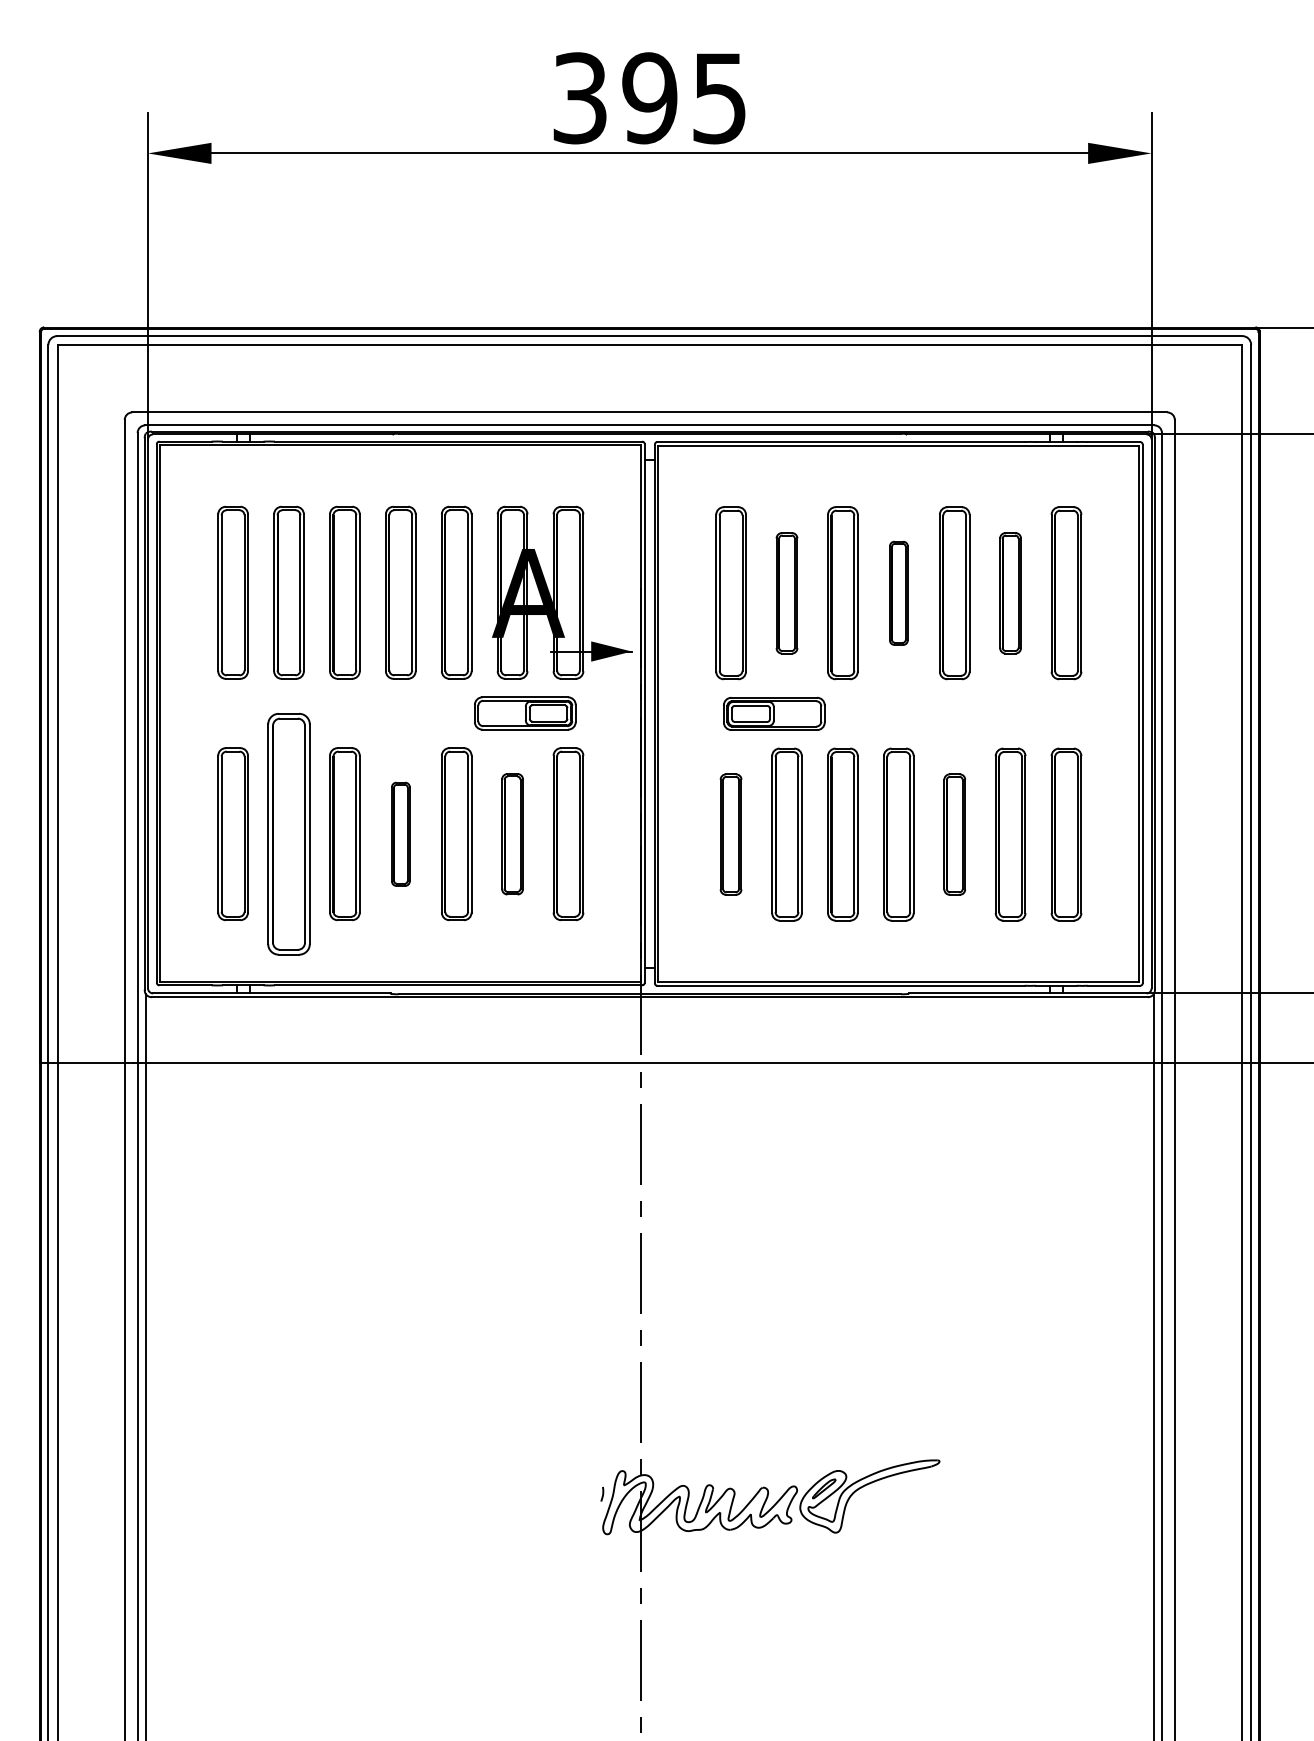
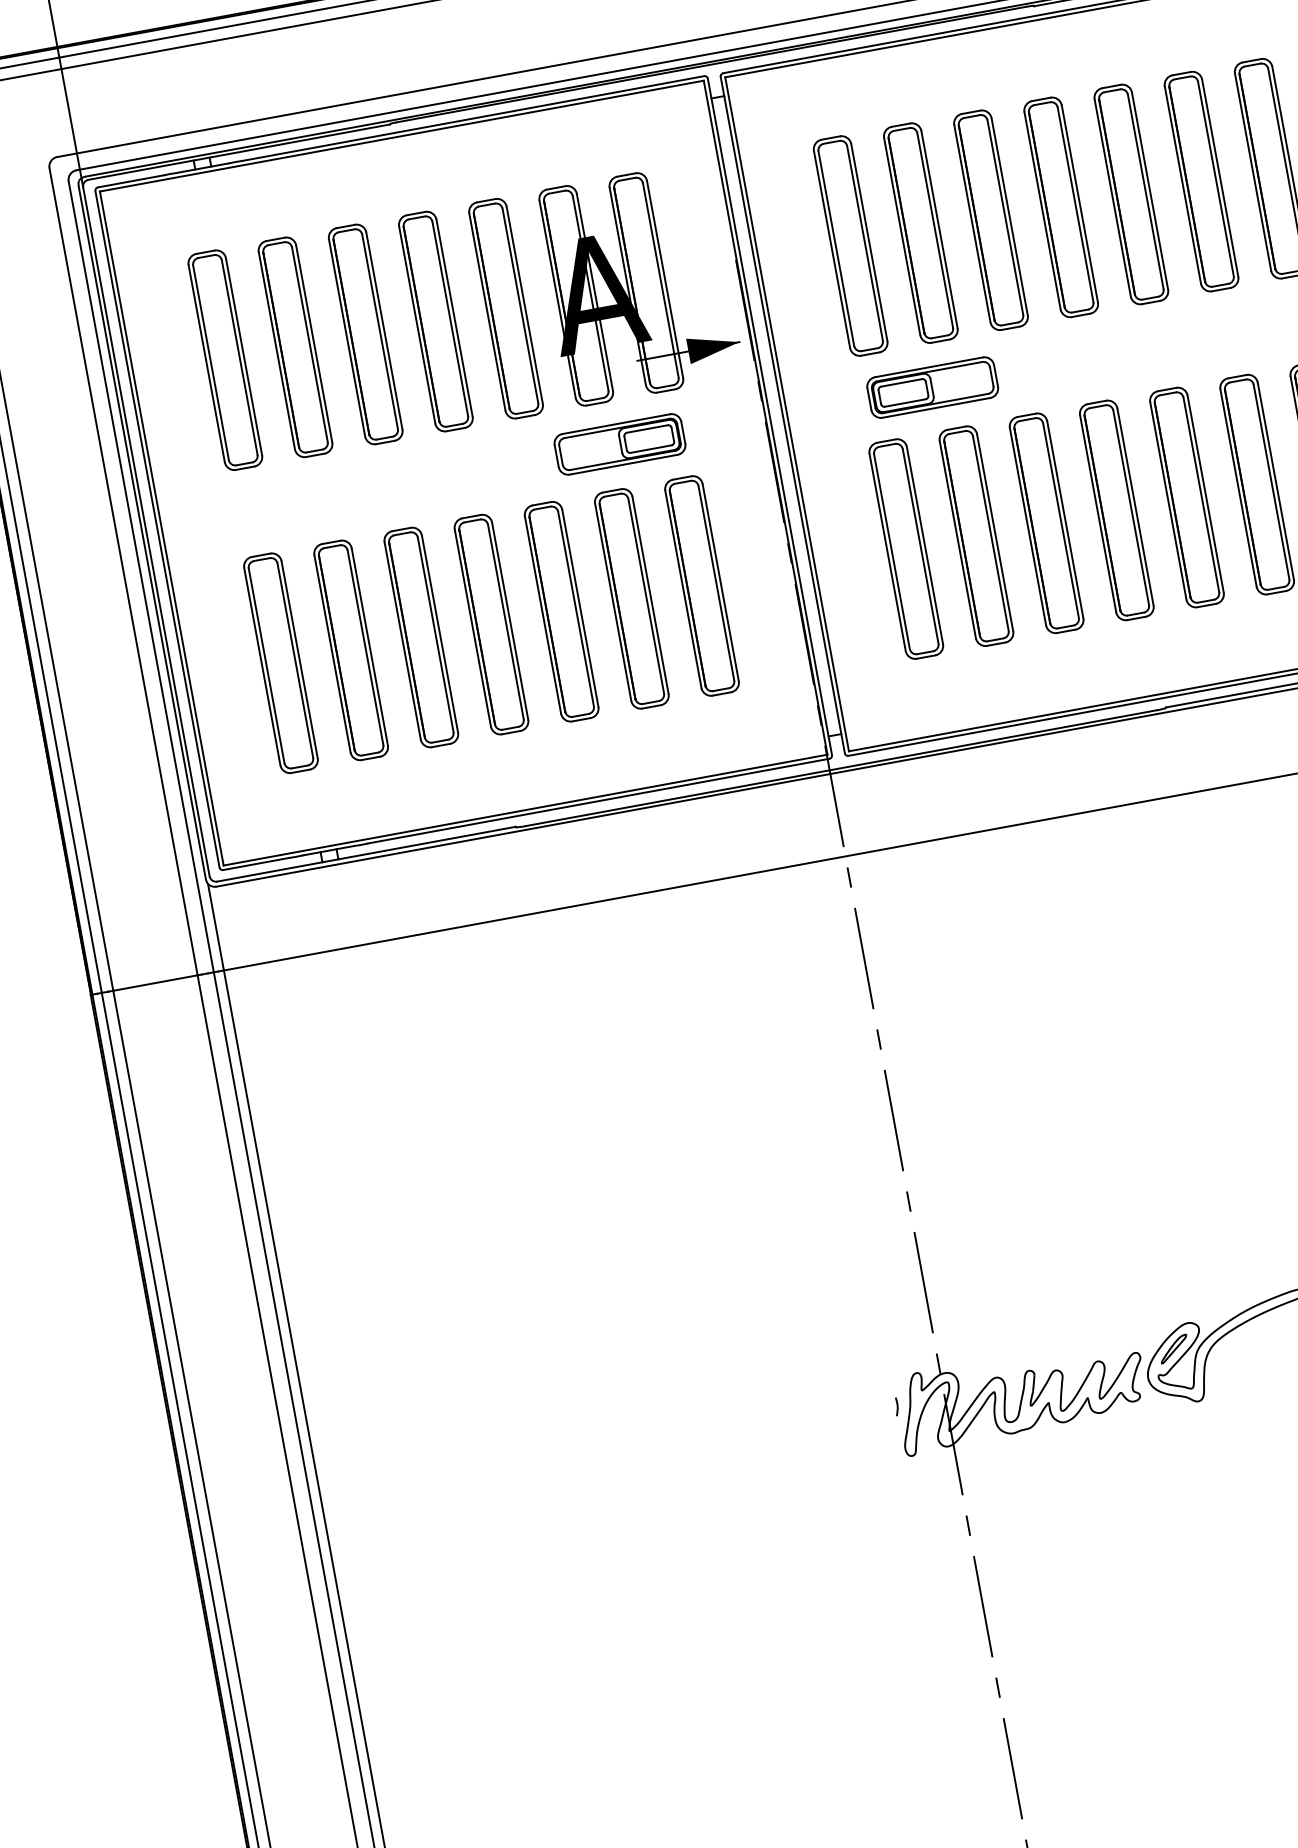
part: (786, 593) -> (920, 233), size x1.43
part: (898, 593) -> (1060, 207), size x1.67
part: (1010, 593) -> (1201, 181), size x1.43
part: (288, 833) -> (350, 649), size x0.71
part: (400, 834) -> (491, 625), size x1.67
part: (512, 834) -> (631, 599), size x1.43
part: (730, 834) -> (905, 549), size x1.43
part: (954, 834) -> (1186, 497), size x1.43

